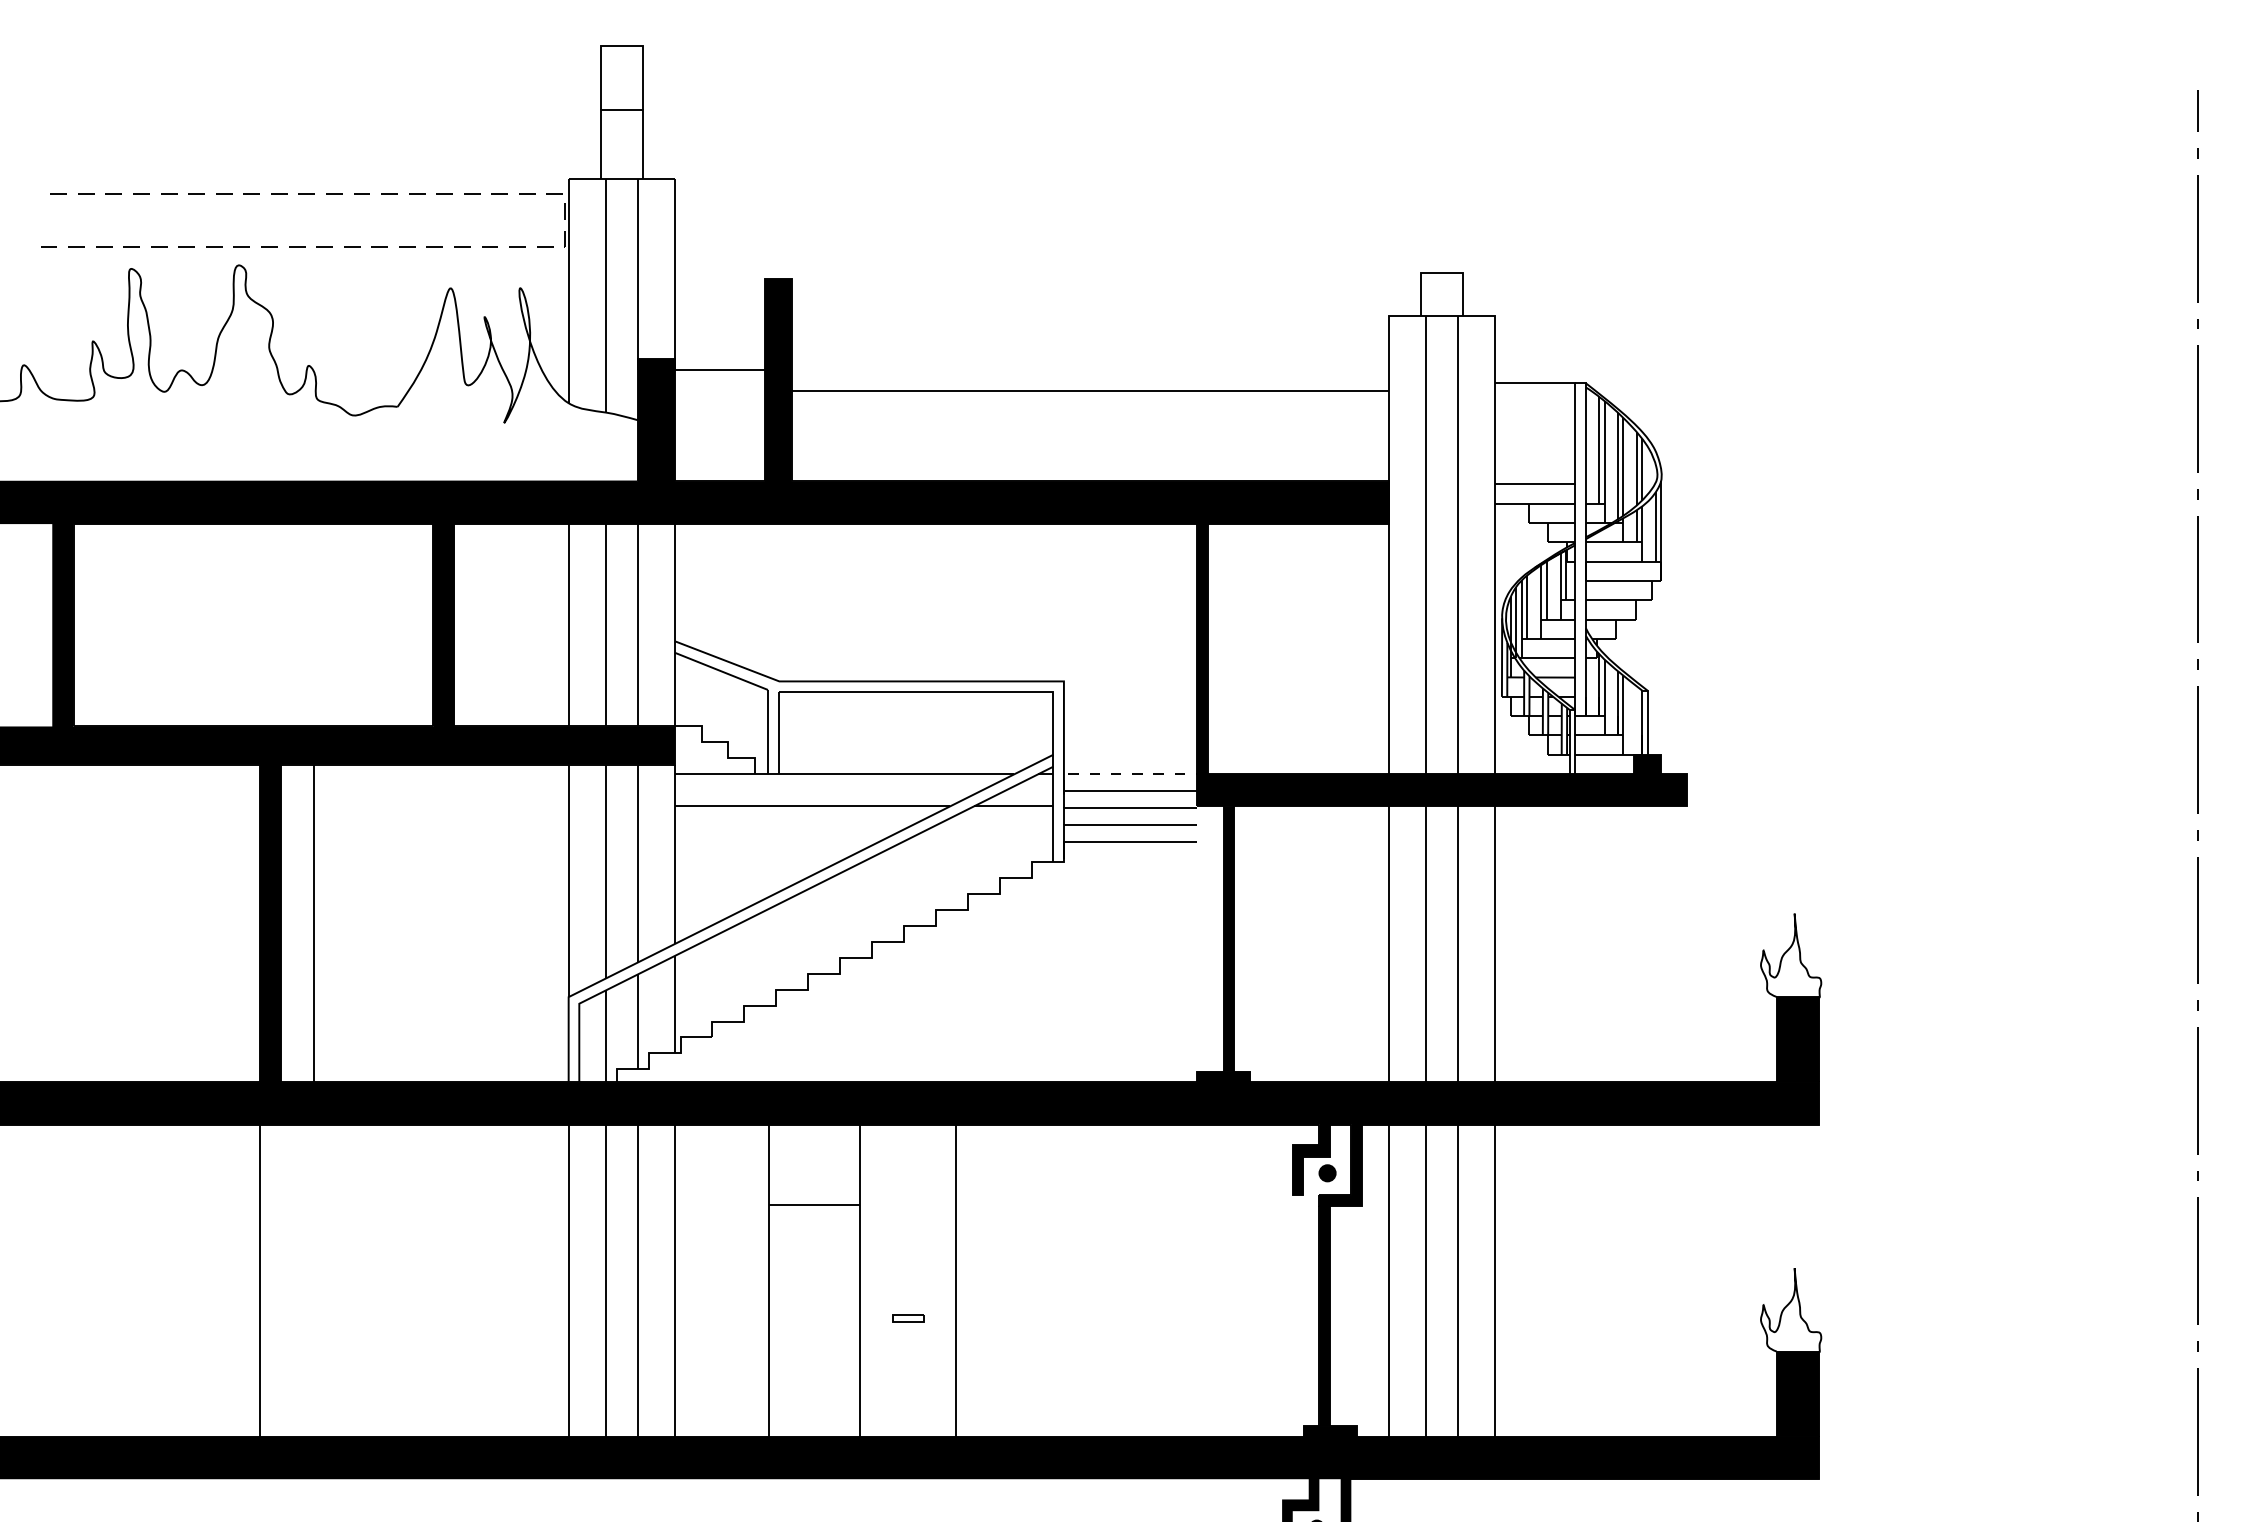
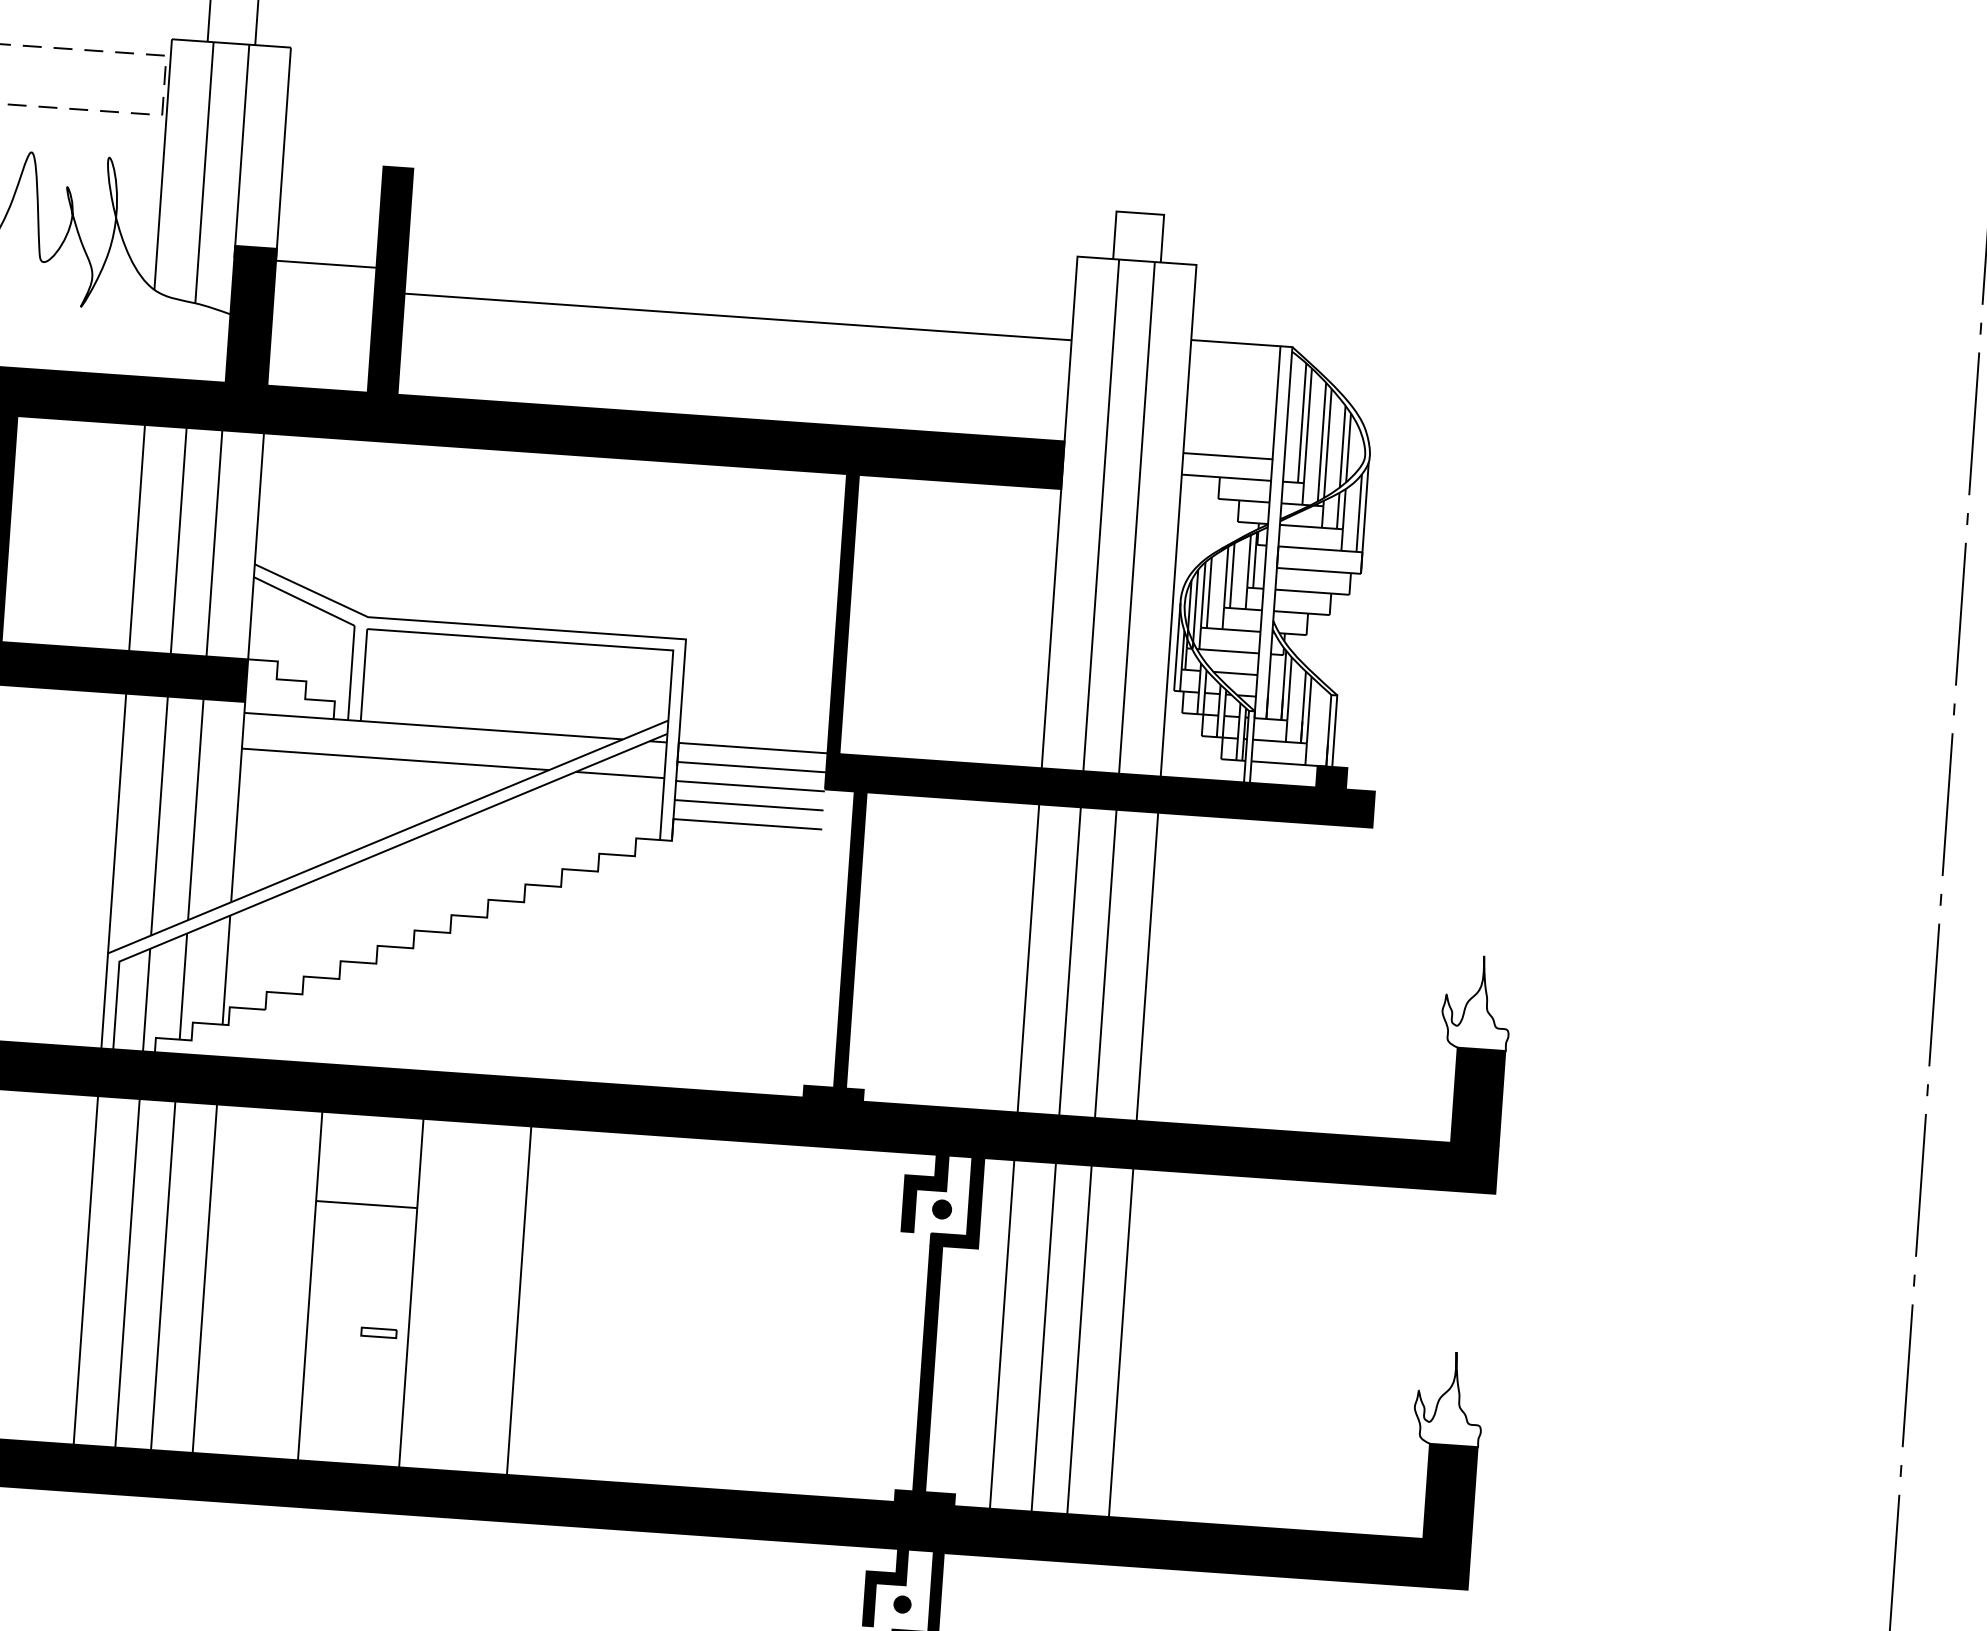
line: (1121, 774) -> (743, 747), dashed -> solid
part: (908, 1318) -> (378, 1333), moved

